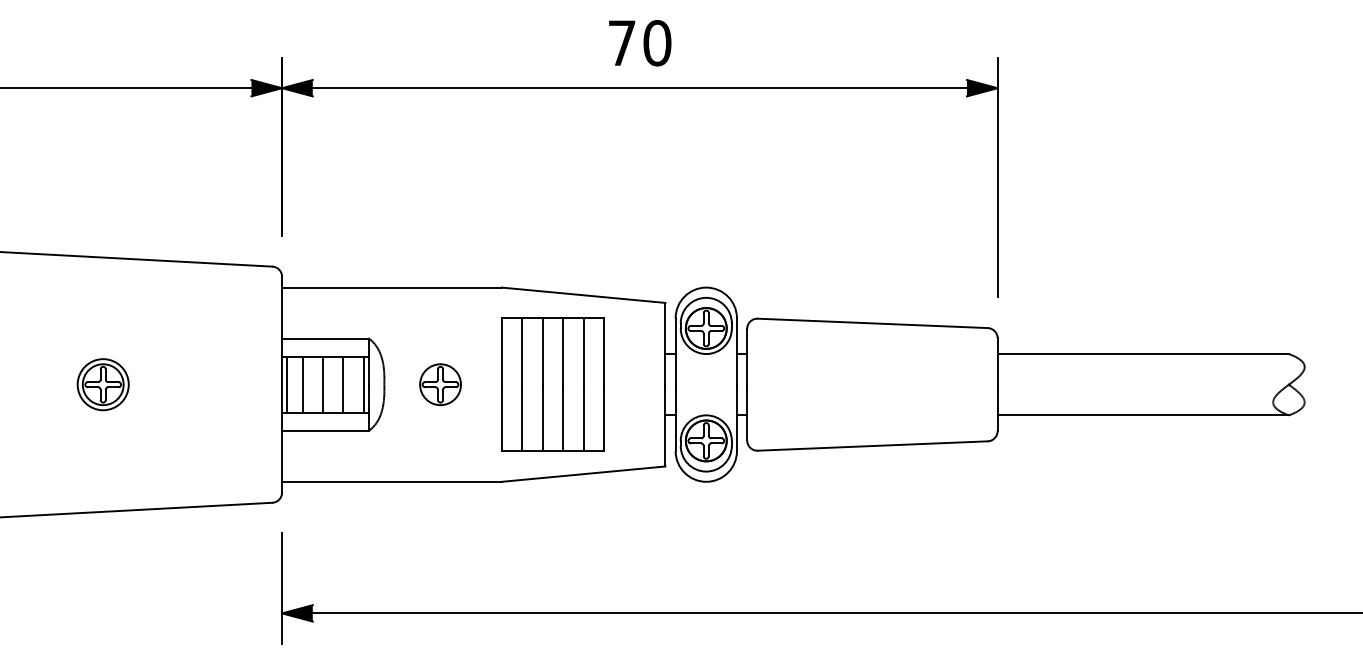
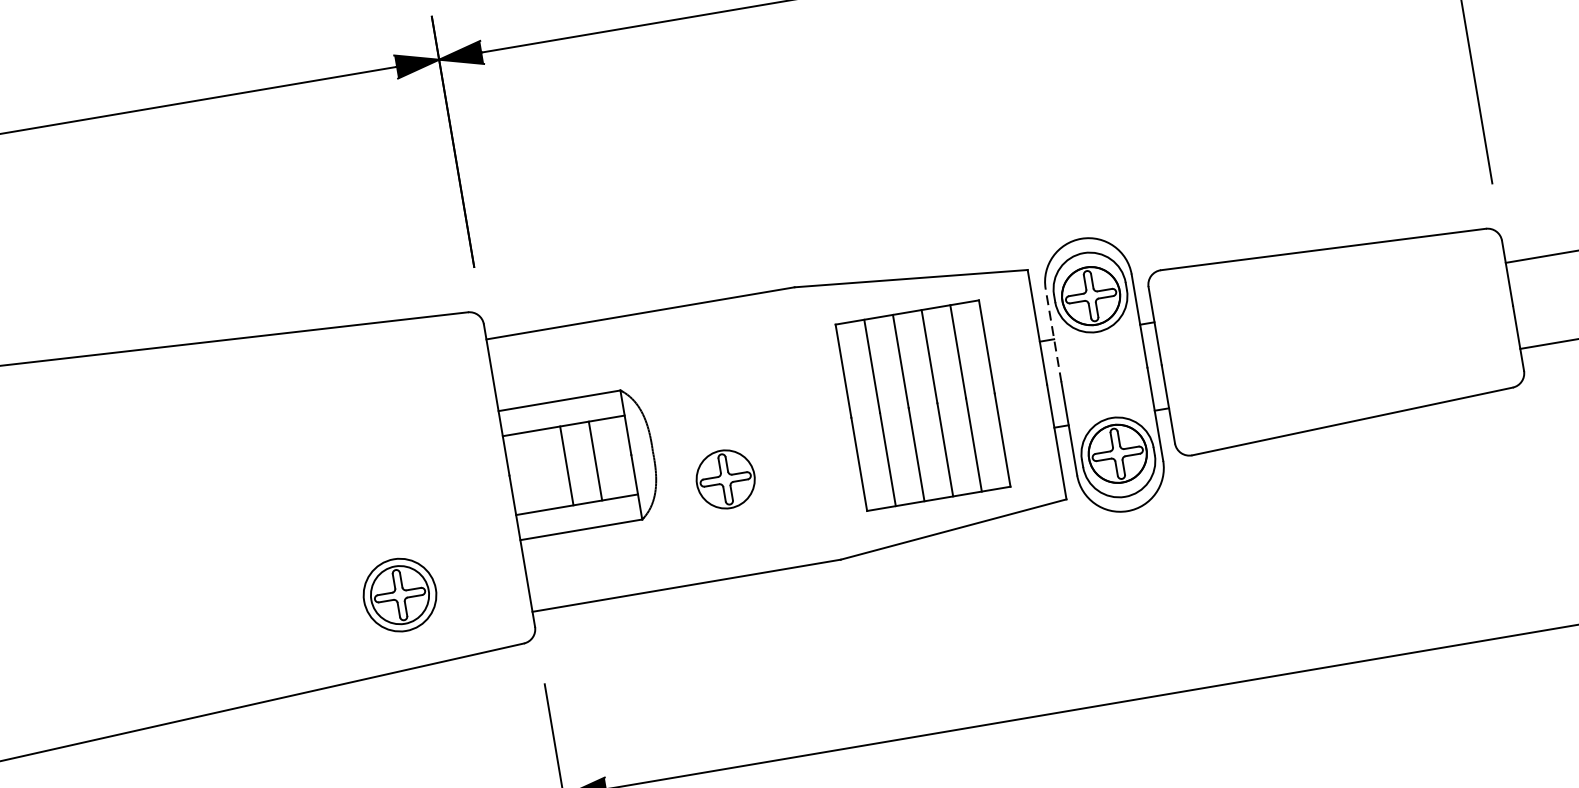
line: (675, 351) -> (1053, 335), solid -> dashed
part: (102, 384) -> (398, 595), moved
line: (287, 384) -> (516, 474), removed
line: (302, 384) -> (538, 470), removed
line: (363, 384) -> (623, 456), removed
part: (440, 384) -> (725, 479), moved
part: (552, 384) -> (922, 405), moved

